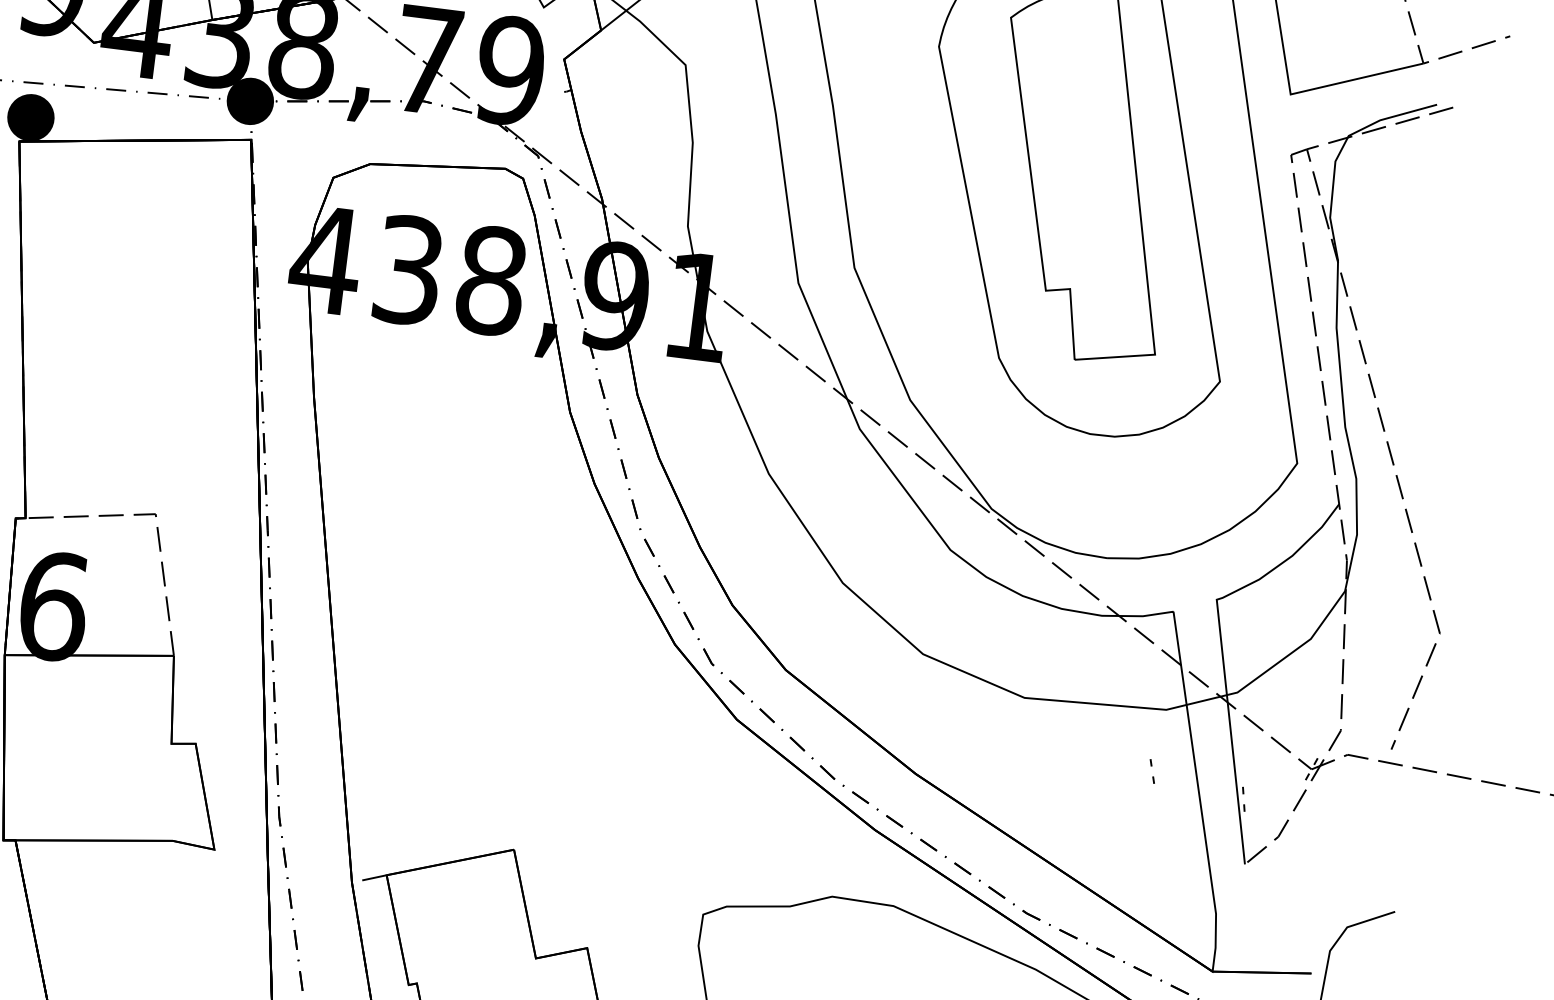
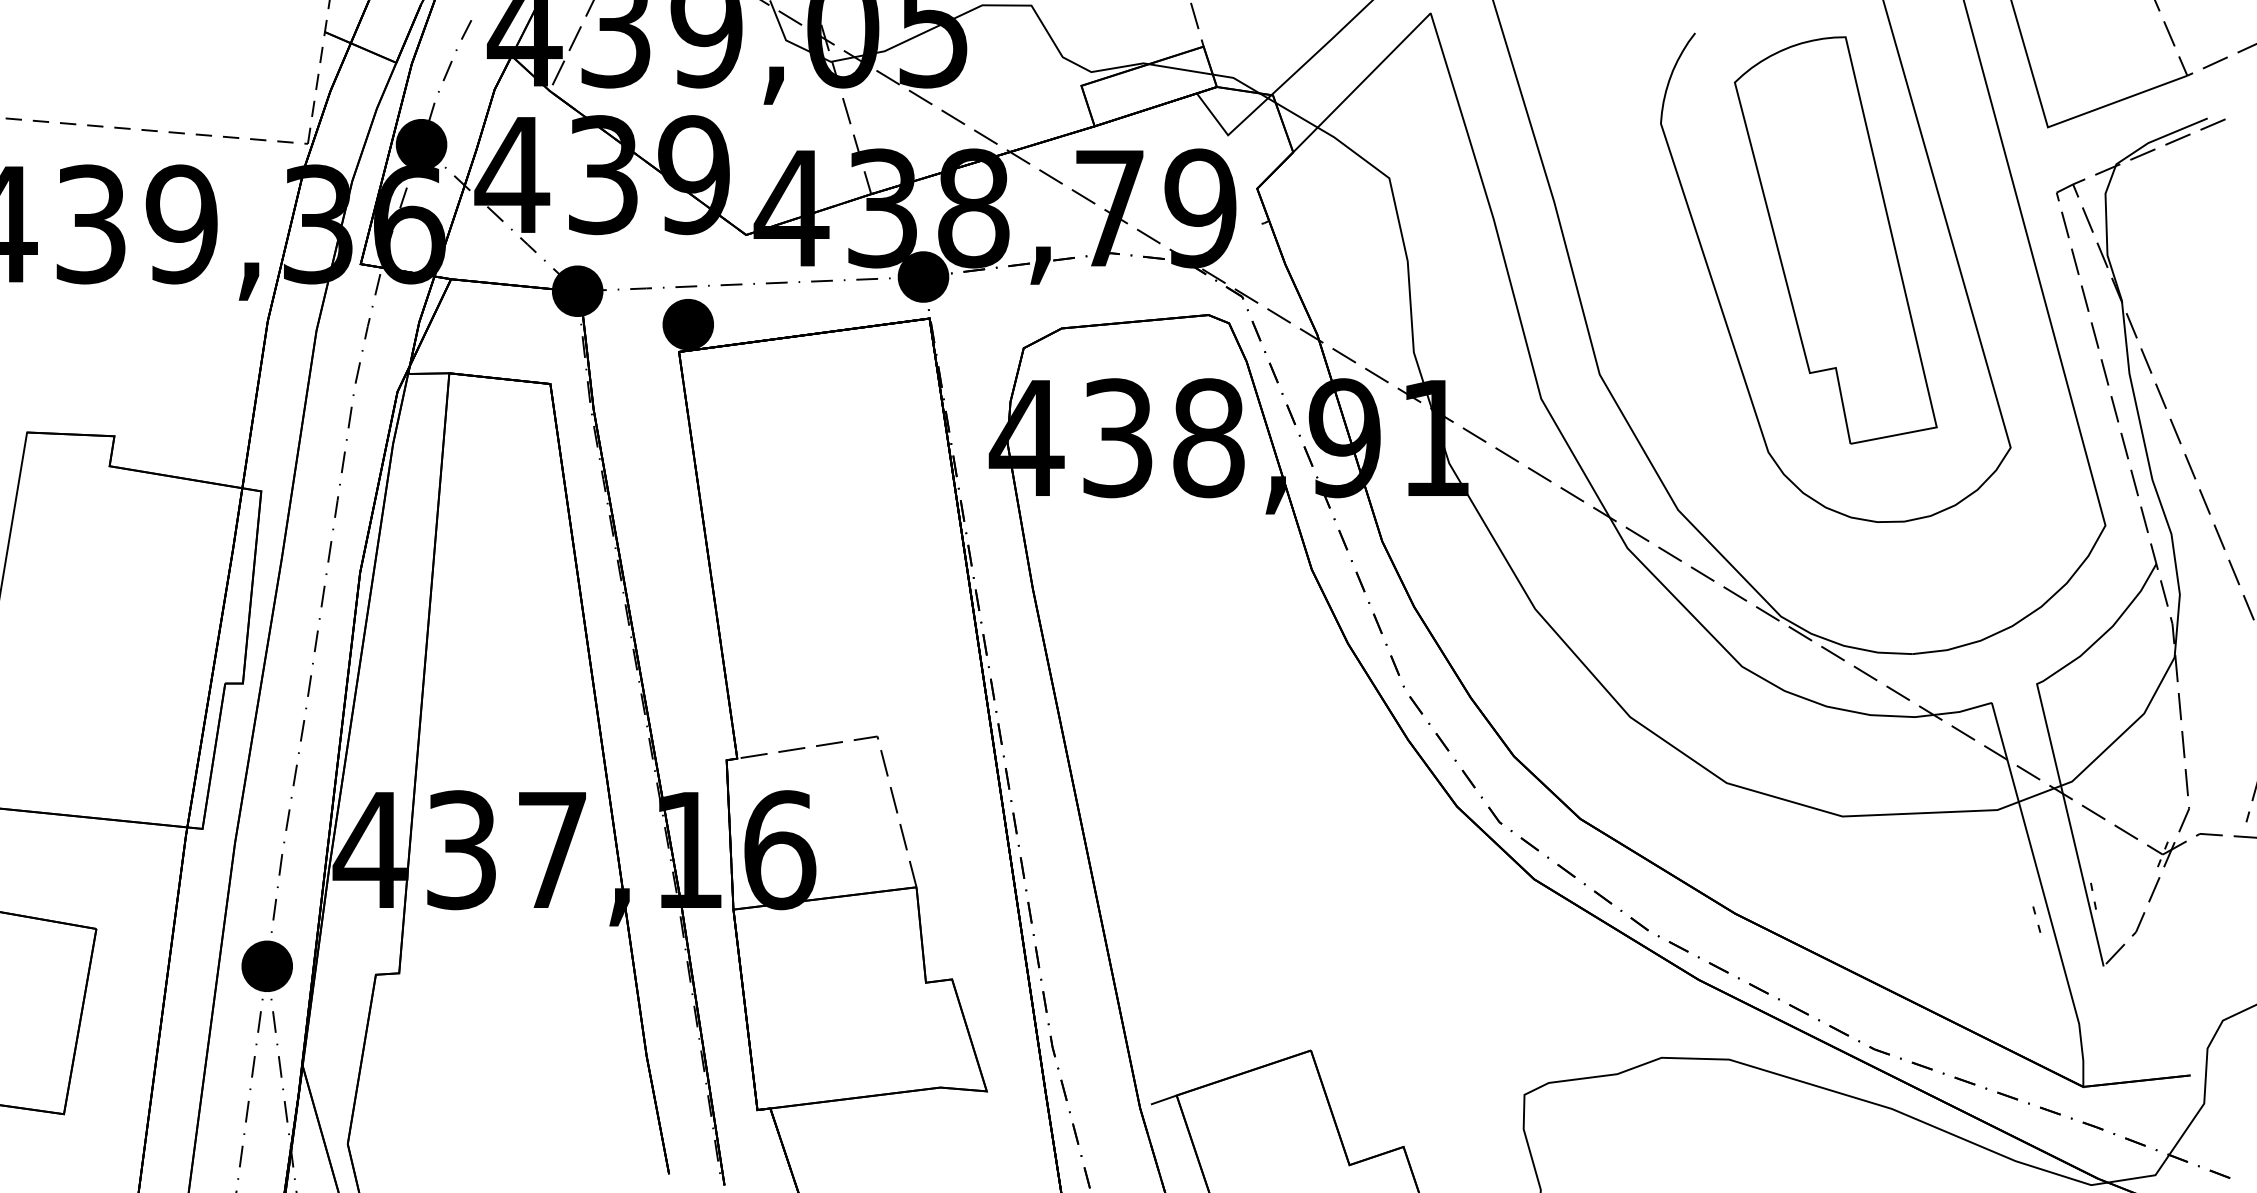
line: (1151, 766) -> (2035, 914), moved

